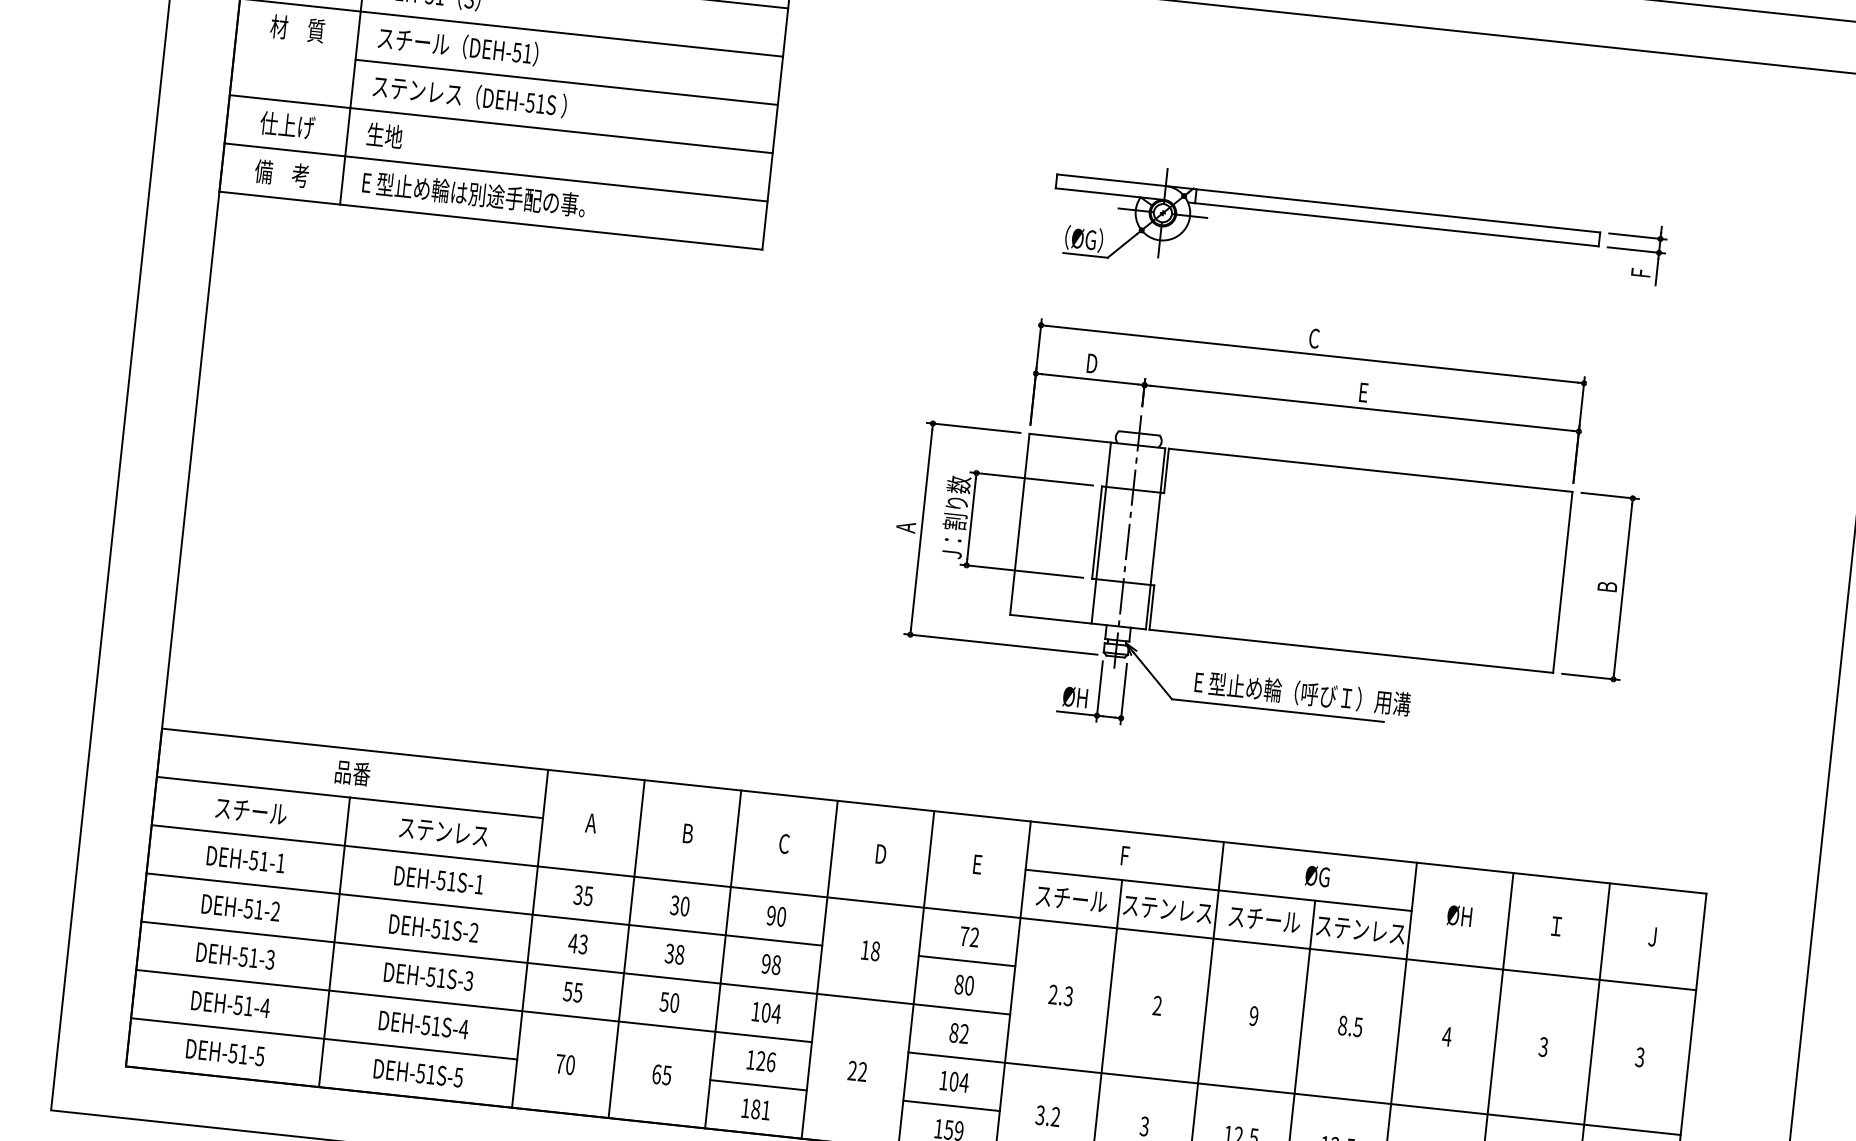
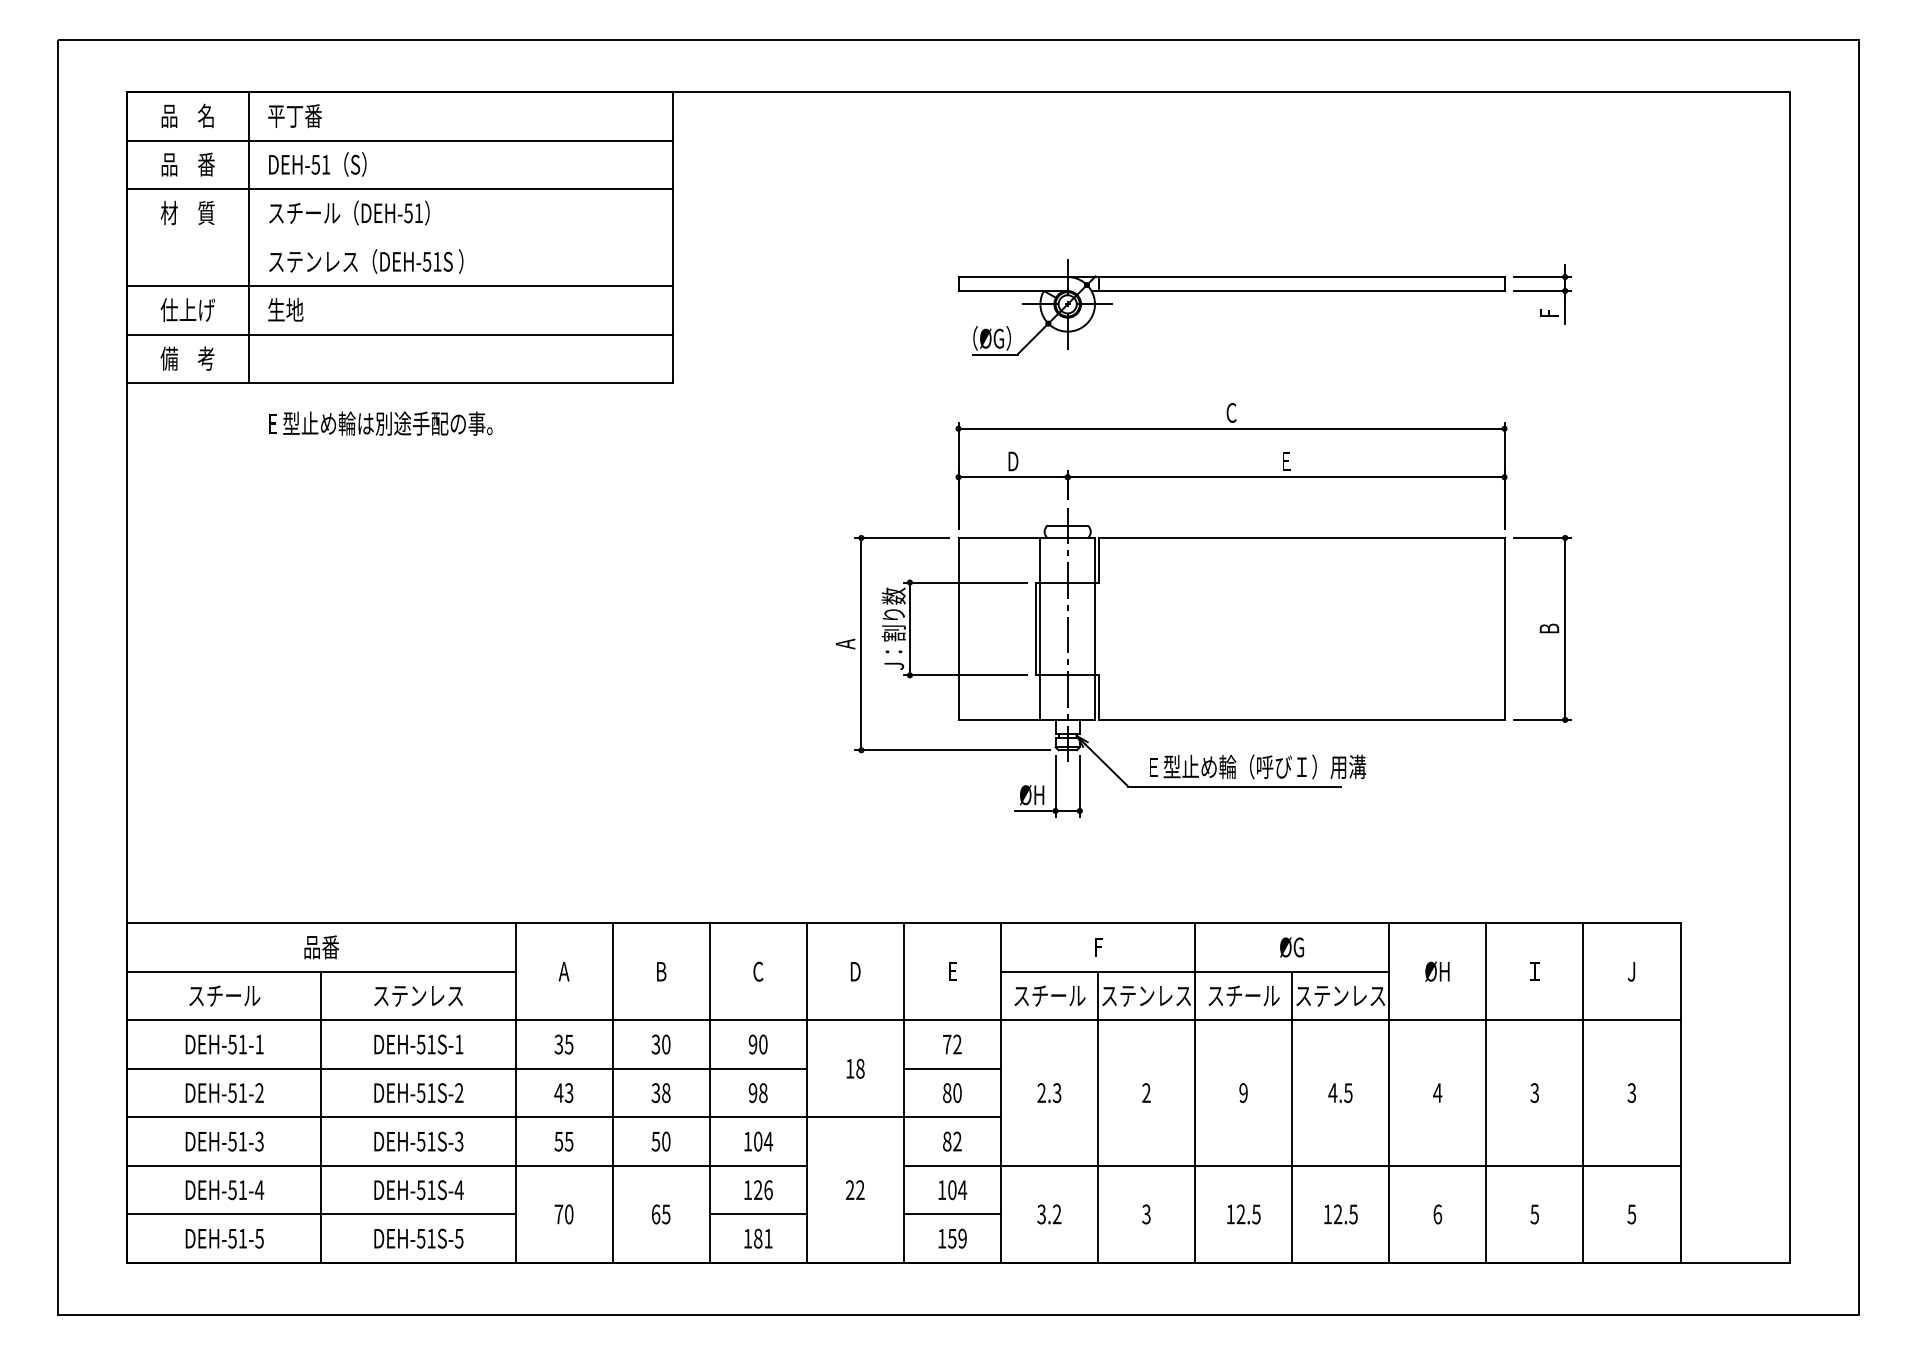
line: (566, 82) -> (460, 237), removed
text: (473, 194) -> (380, 423), moved
text: (1342, 1026) -> (1332, 1093), 8.5 -> 4.5

